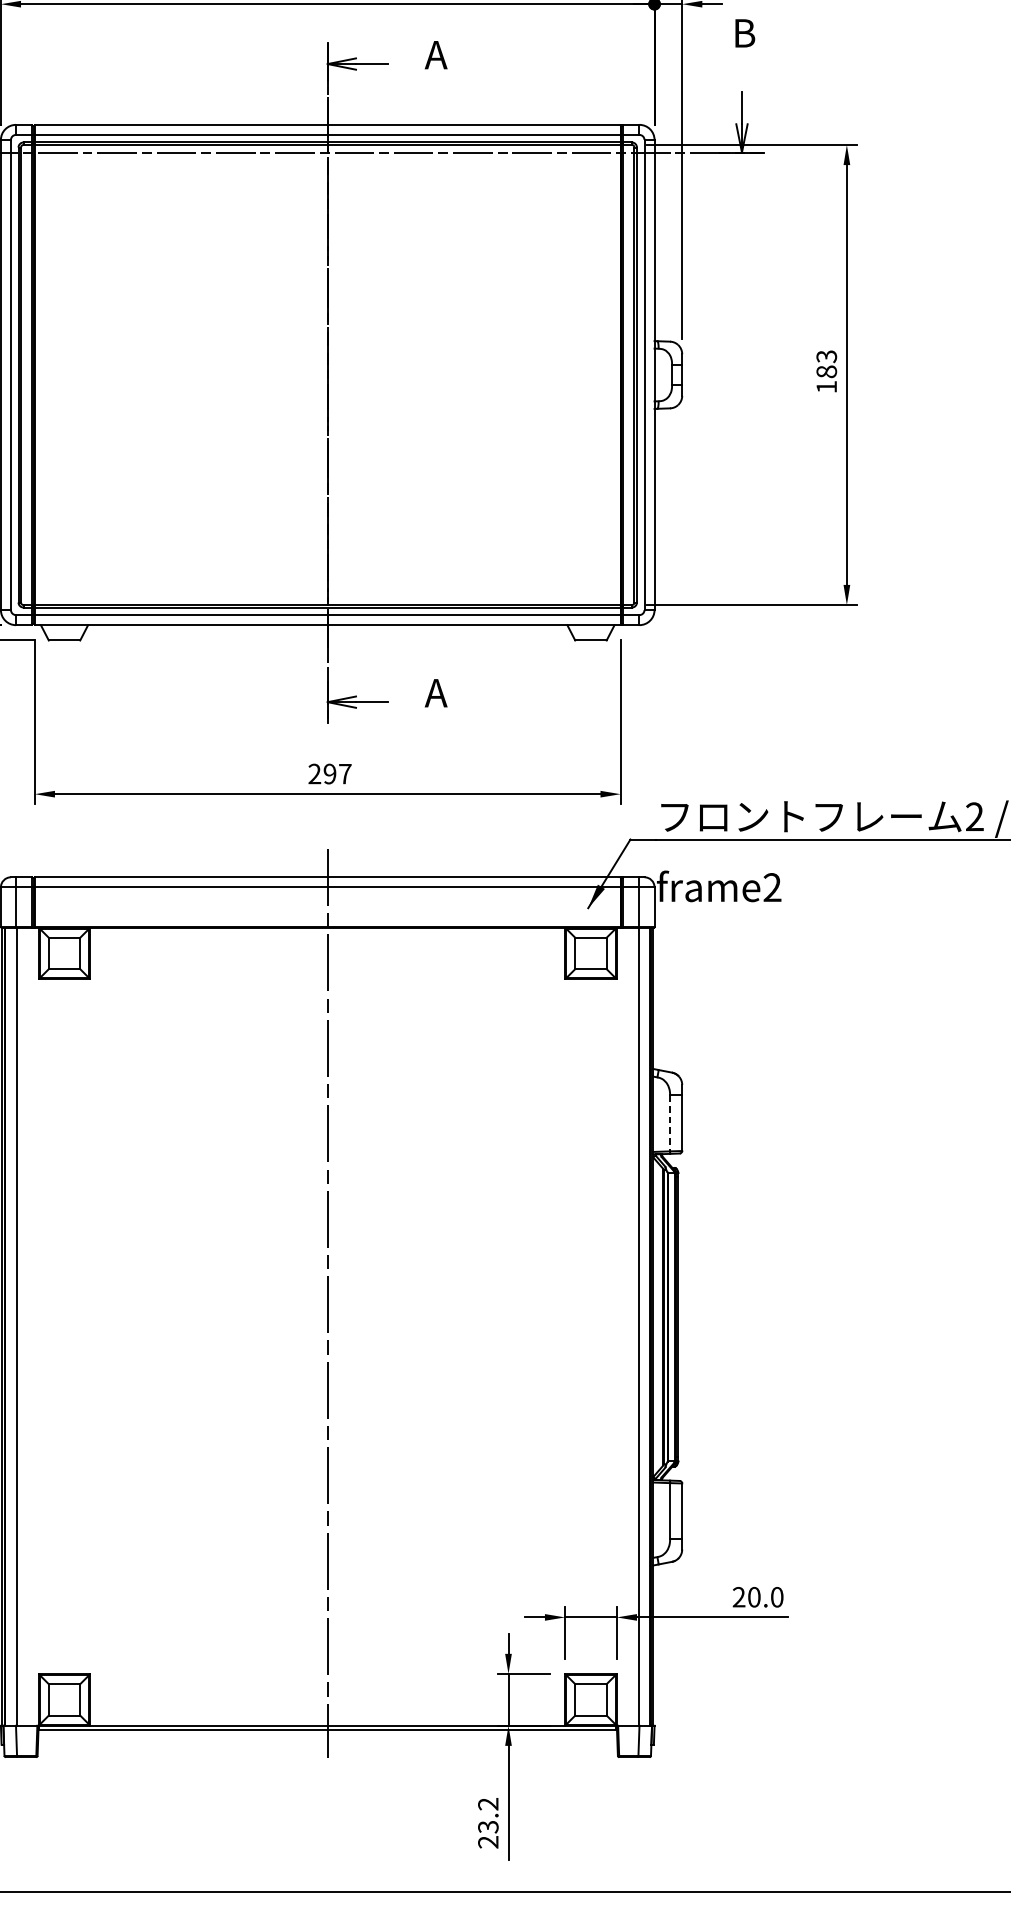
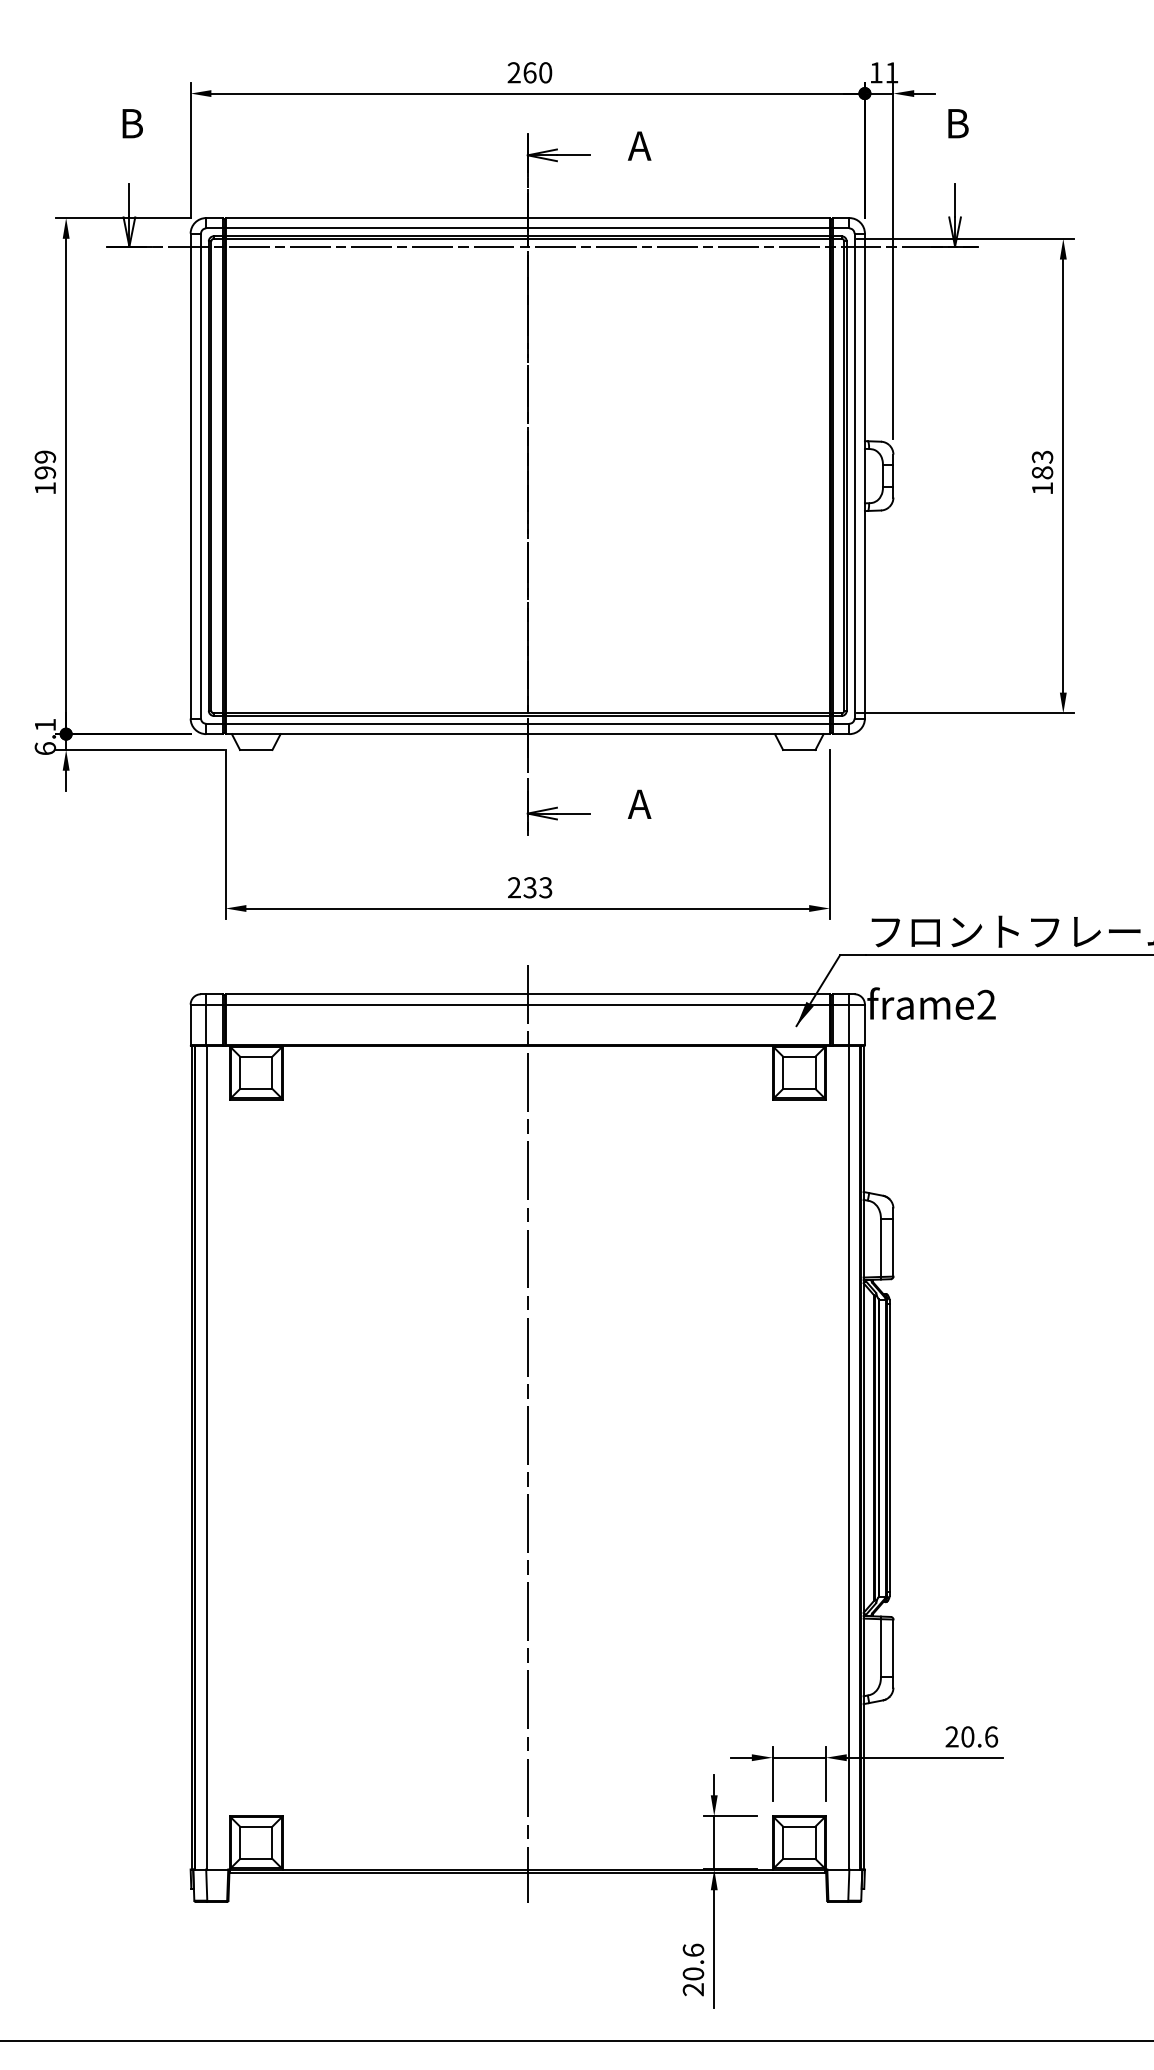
text: (337, 773) -> (537, 887), 297 -> 233
line: (669, 1123) -> (880, 1248), dashed -> solid
text: (777, 1596) -> (991, 1736), 20.0 -> 20.6
text: (488, 1814) -> (693, 1961), 23.2 -> 20.6

